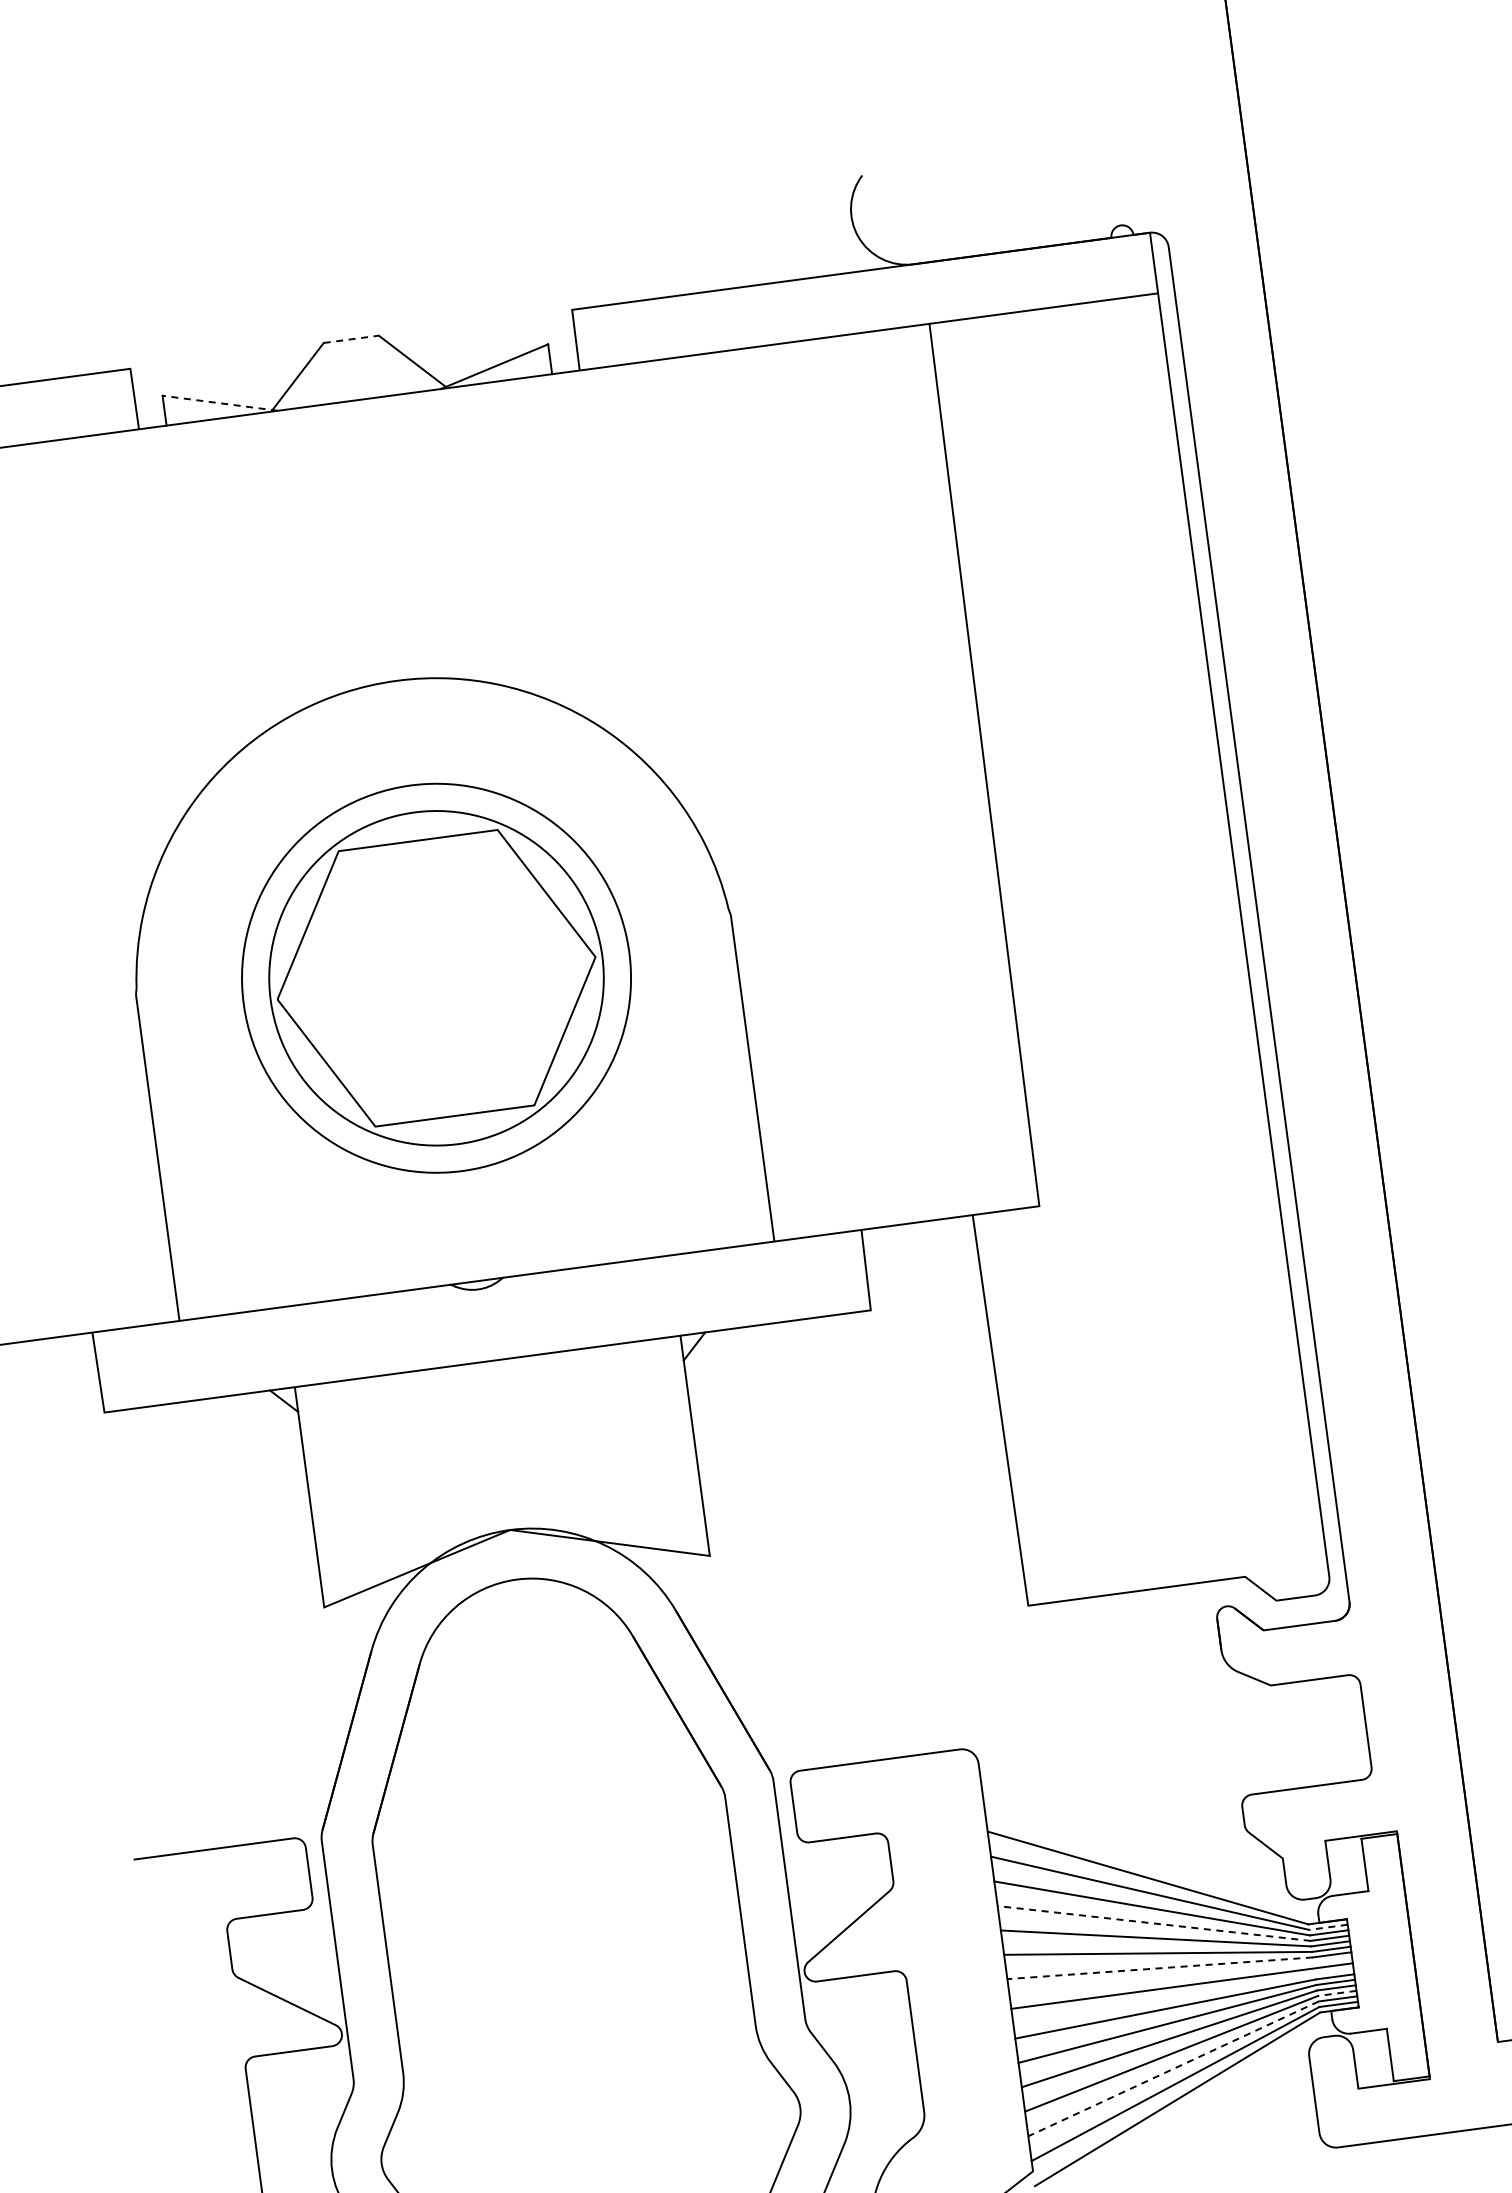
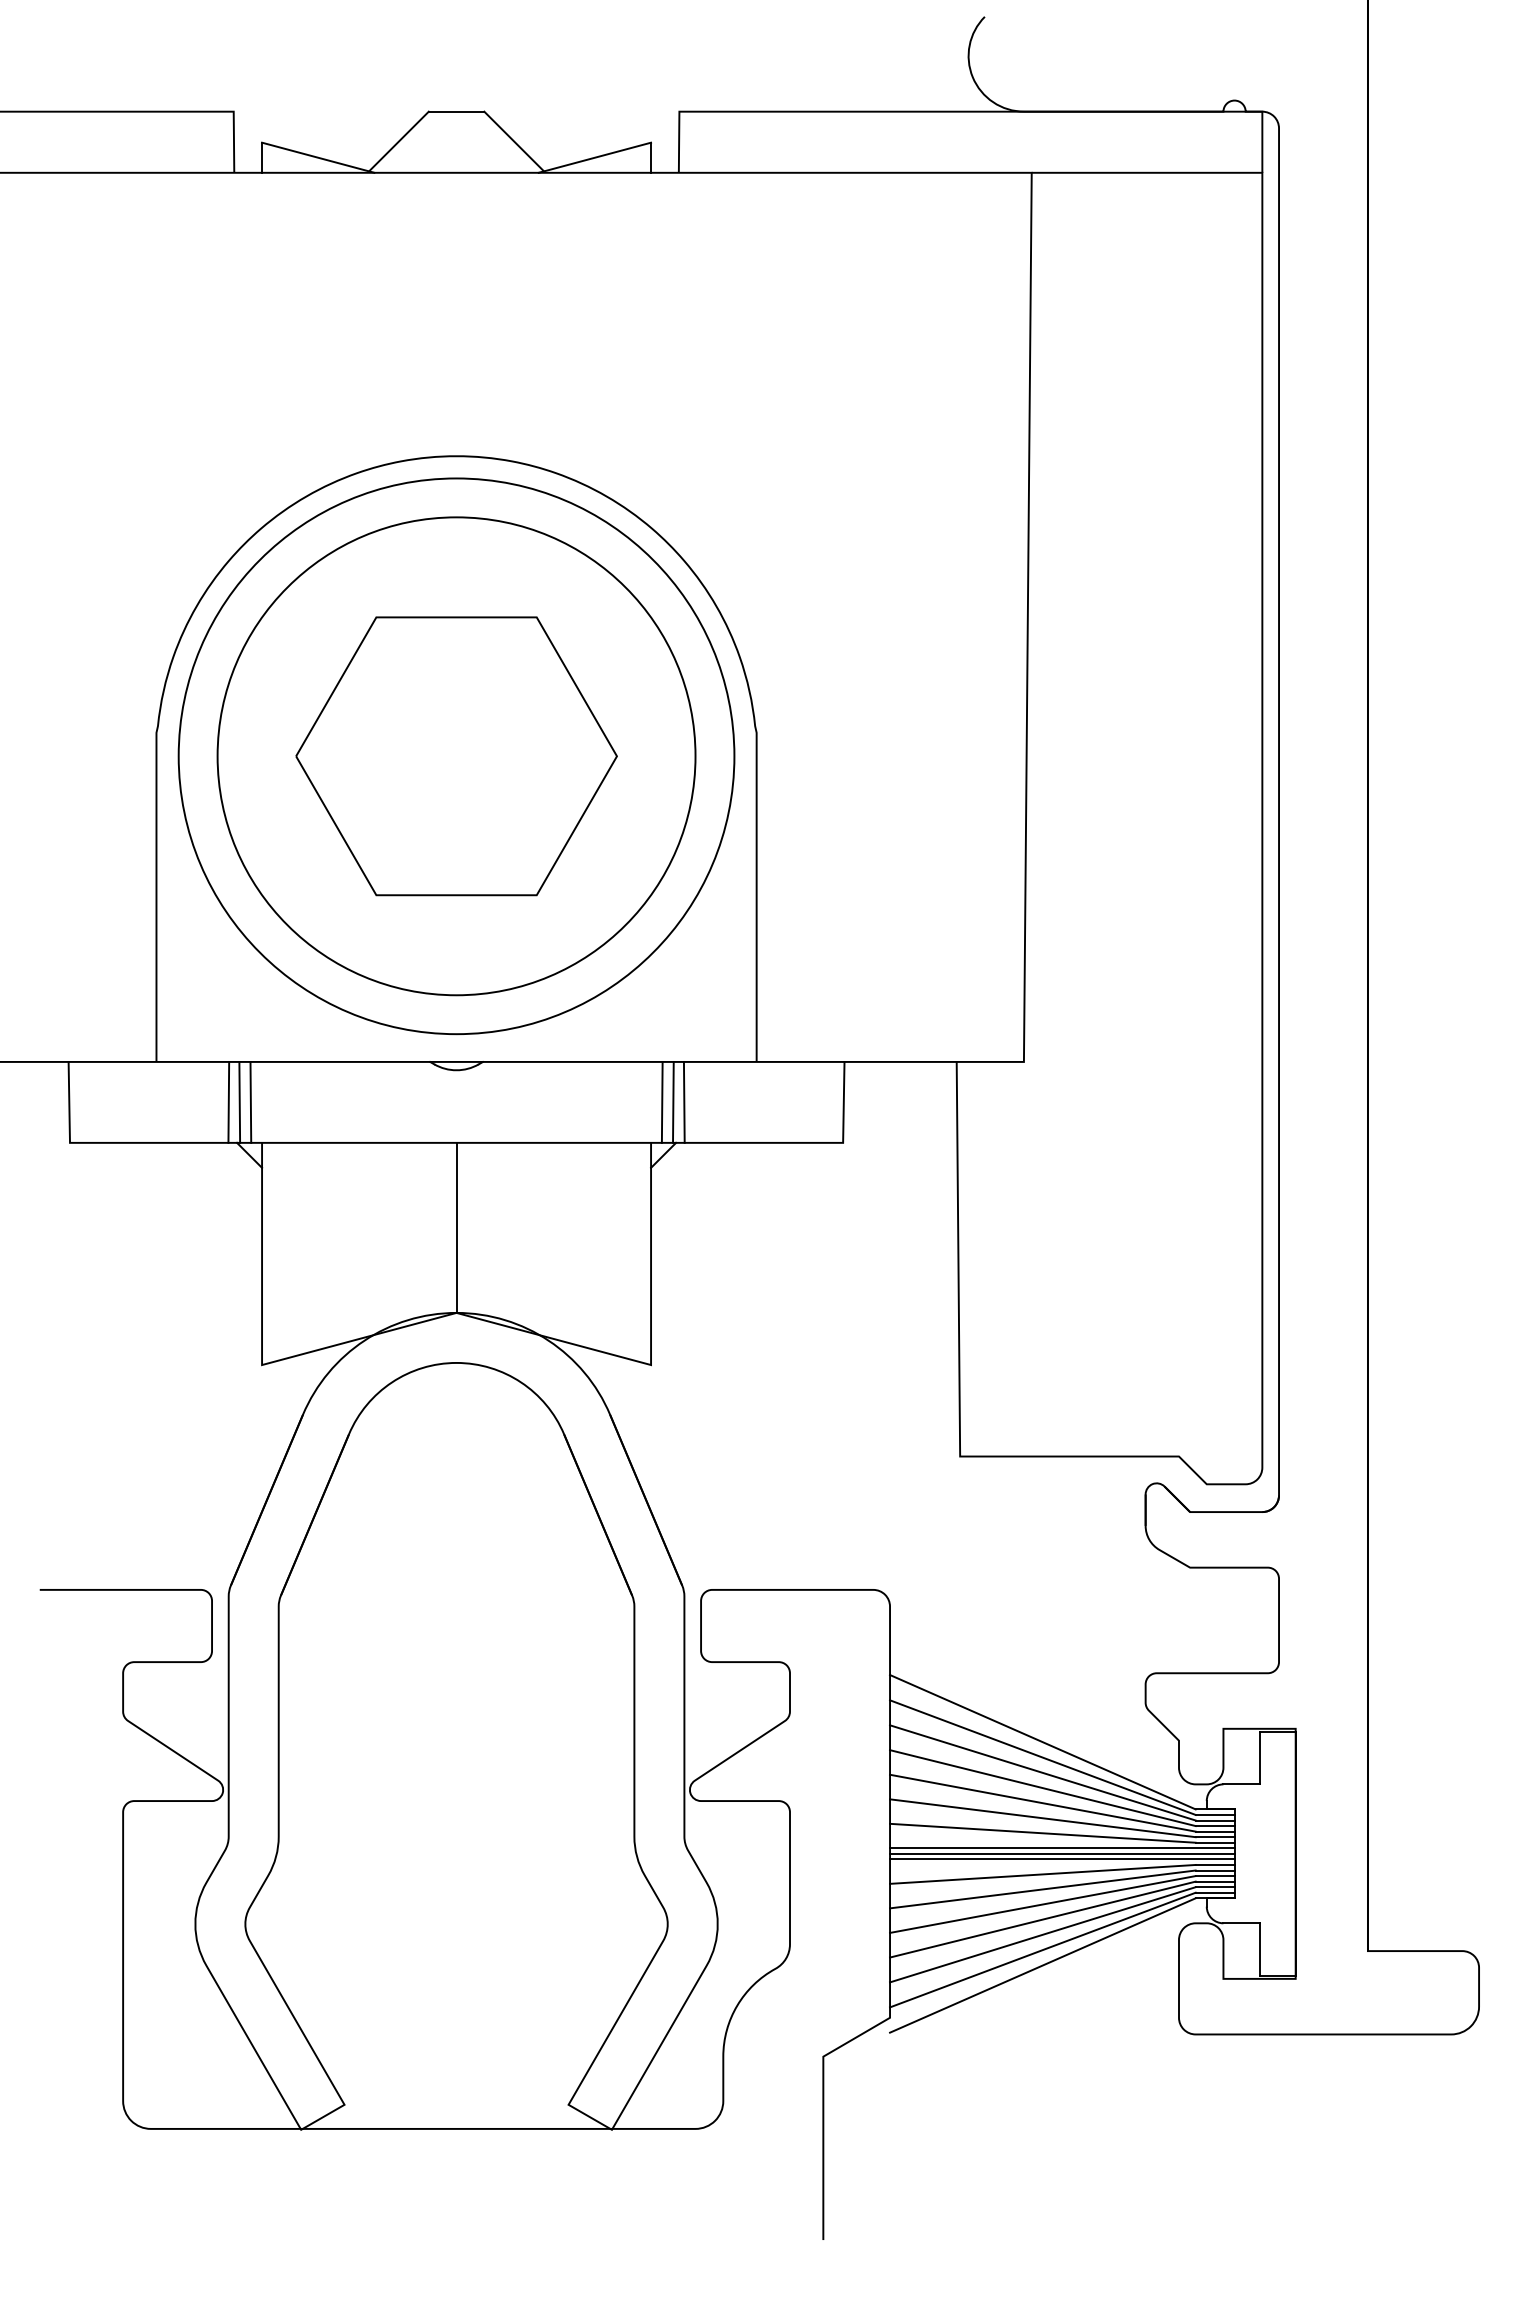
line: (351, 339) -> (456, 111), dashed -> solid
line: (219, 403) -> (317, 157), dashed -> solid
circle: (436, 978) -> (456, 756), size x1.43
circle: (436, 978) -> (456, 756), size x1.43
line: (707, 1290) -> (683, 1101), added
line: (697, 1291) -> (673, 1101), added
line: (685, 1293) -> (661, 1101), added
line: (277, 1347) -> (250, 1101), added
line: (267, 1349) -> (239, 1101), added
line: (256, 1350) -> (228, 1101), added
line: (498, 1445) -> (456, 1227), added
line: (1153, 1922) -> (1042, 1787), dashed -> solid
line: (1327, 1926) -> (1214, 1814), dashed -> solid
line: (1159, 1968) -> (1042, 1833), dashed -> solid
line: (1181, 1980) -> (1062, 1848), added
line: (1183, 1991) -> (1062, 1859), added
line: (1336, 1993) -> (1214, 1881), dashed -> solid
line: (1173, 2068) -> (1042, 1934), dashed -> solid

